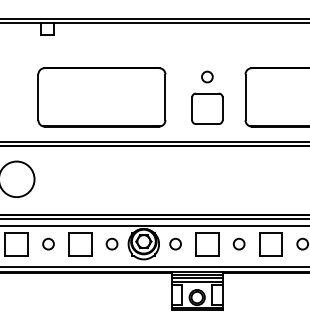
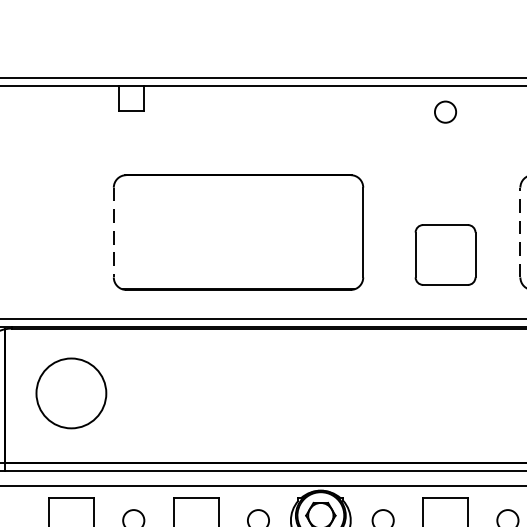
circle: (207, 76) -> (445, 111), moved
line: (38, 97) -> (114, 232), solid -> dashed
line: (245, 97) -> (520, 232), solid -> dashed

